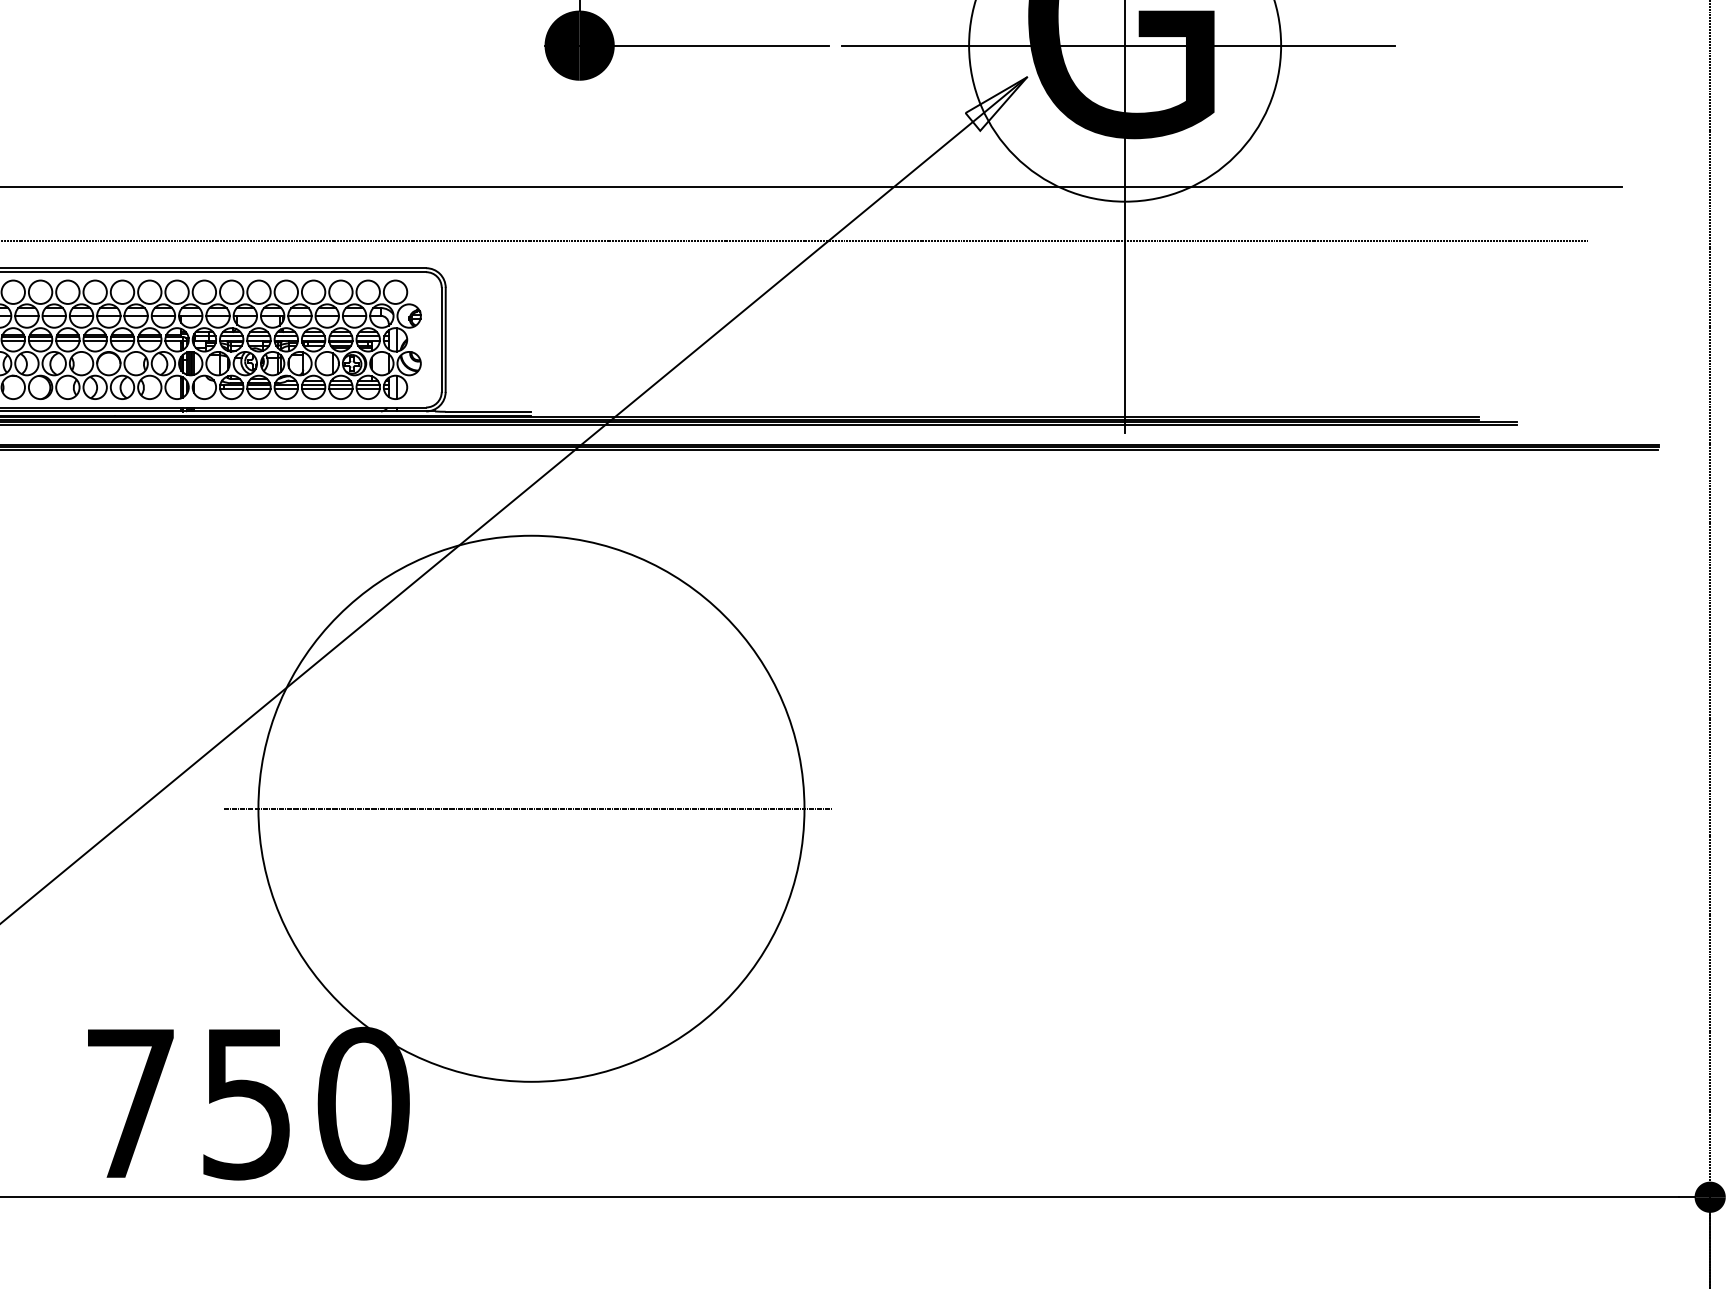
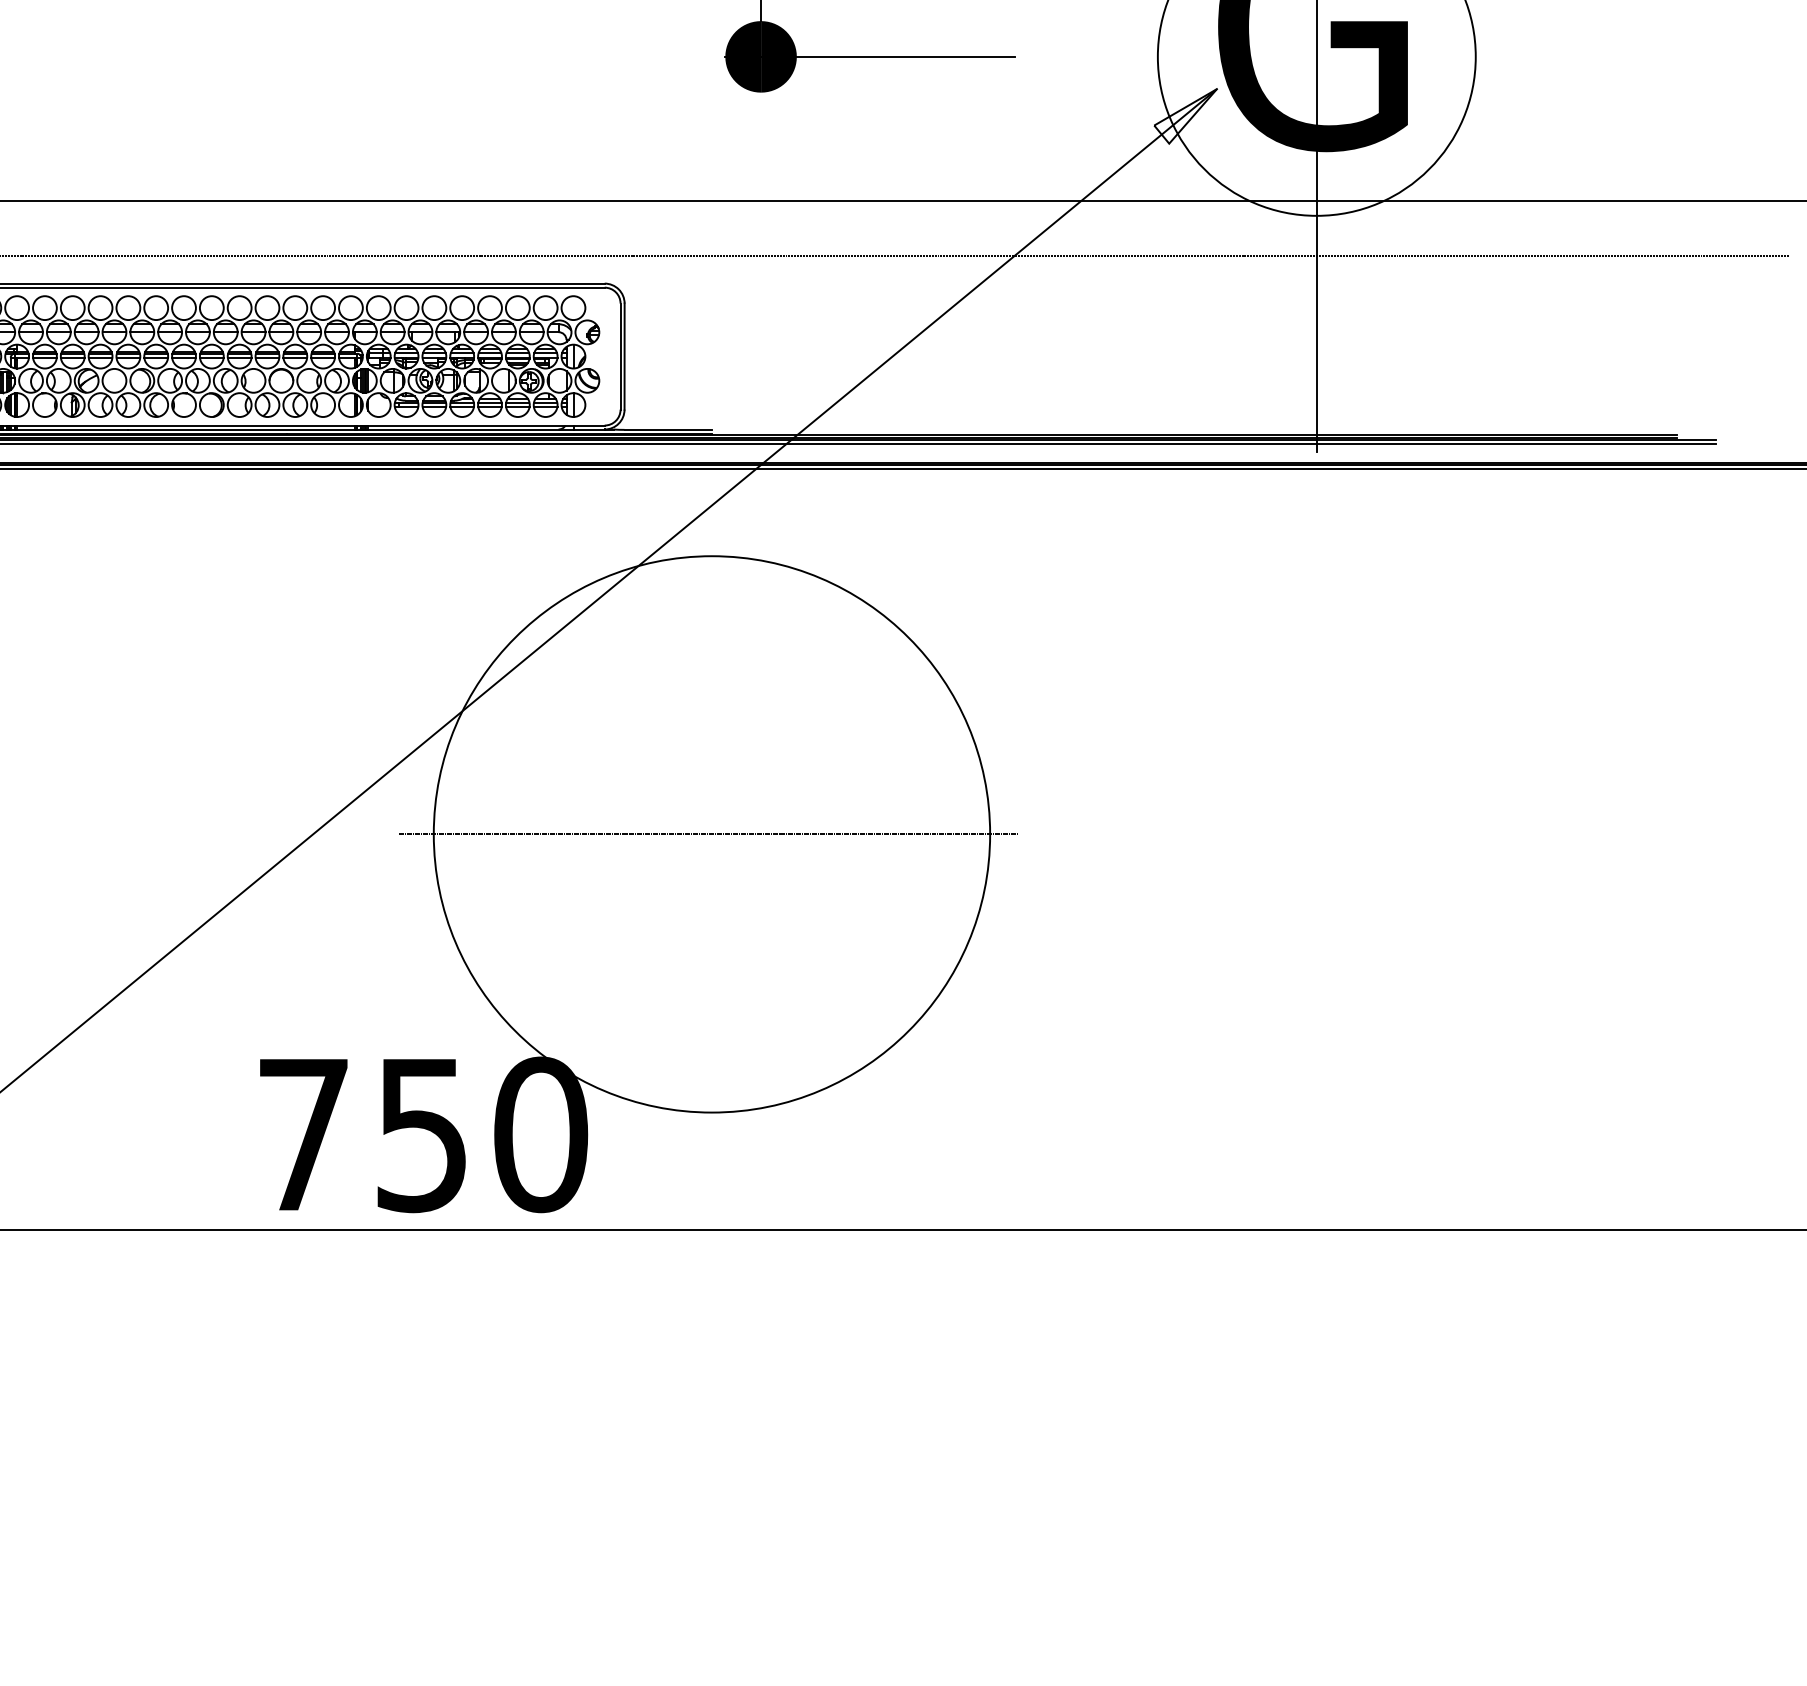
line: (1117, 45) -> (1309, 56), removed

